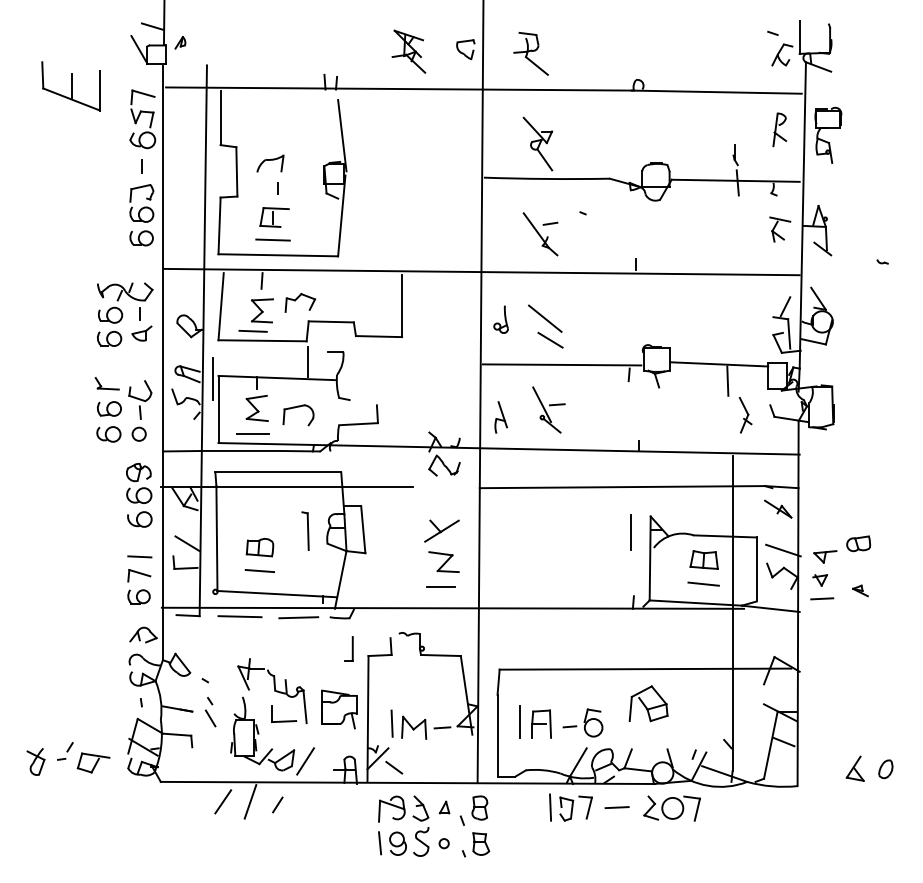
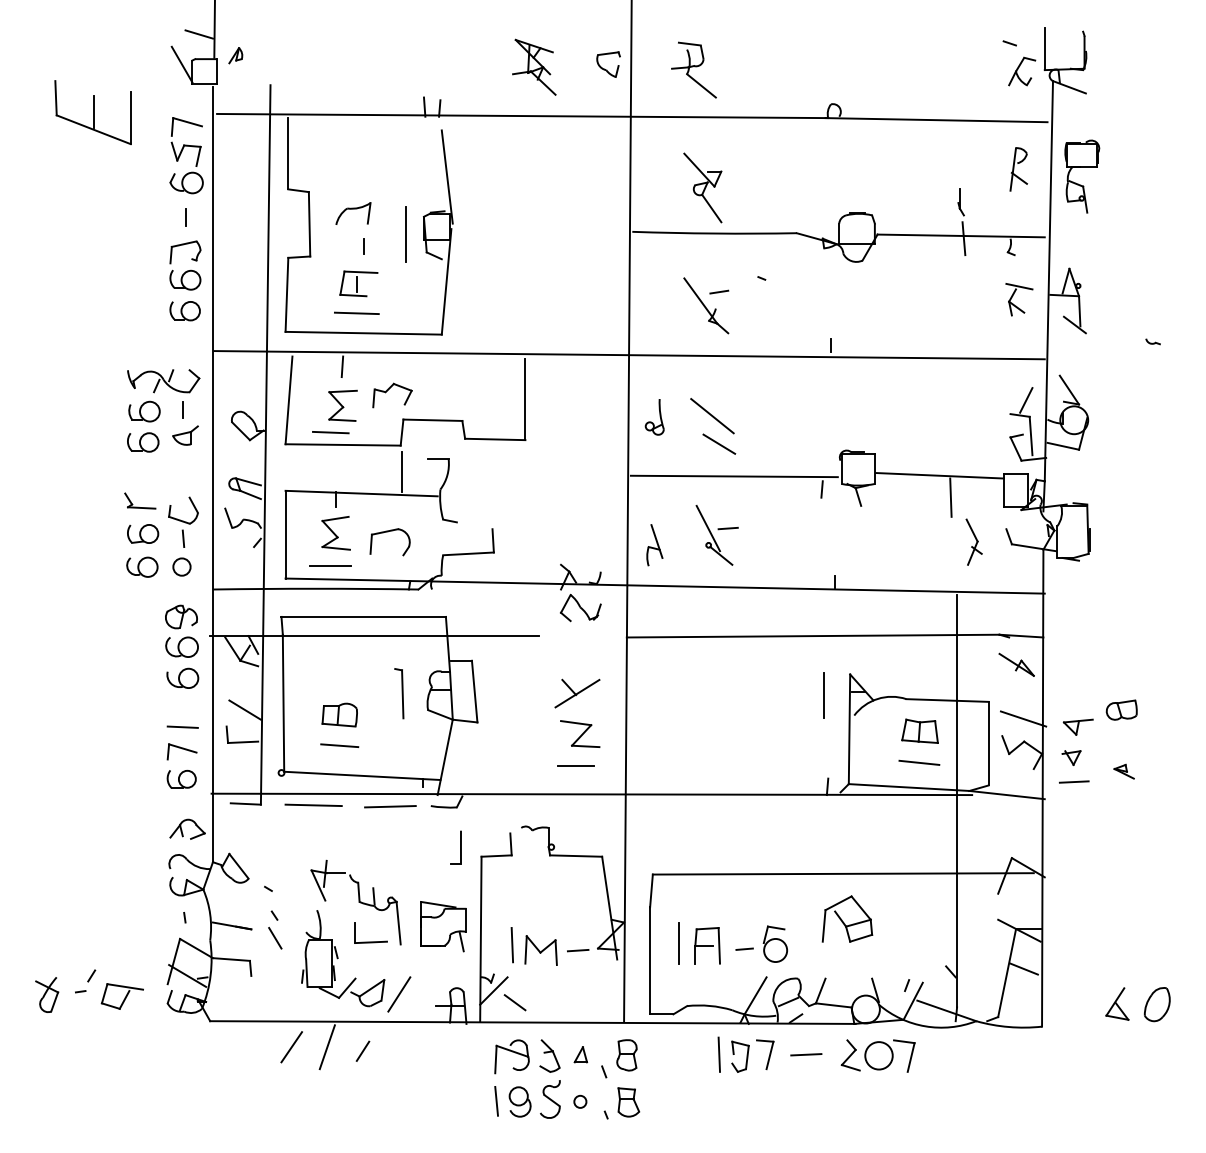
line: (212, 378) -> (405, 234), moved
part: (885, 769) -> (1157, 1004), size x1.43

